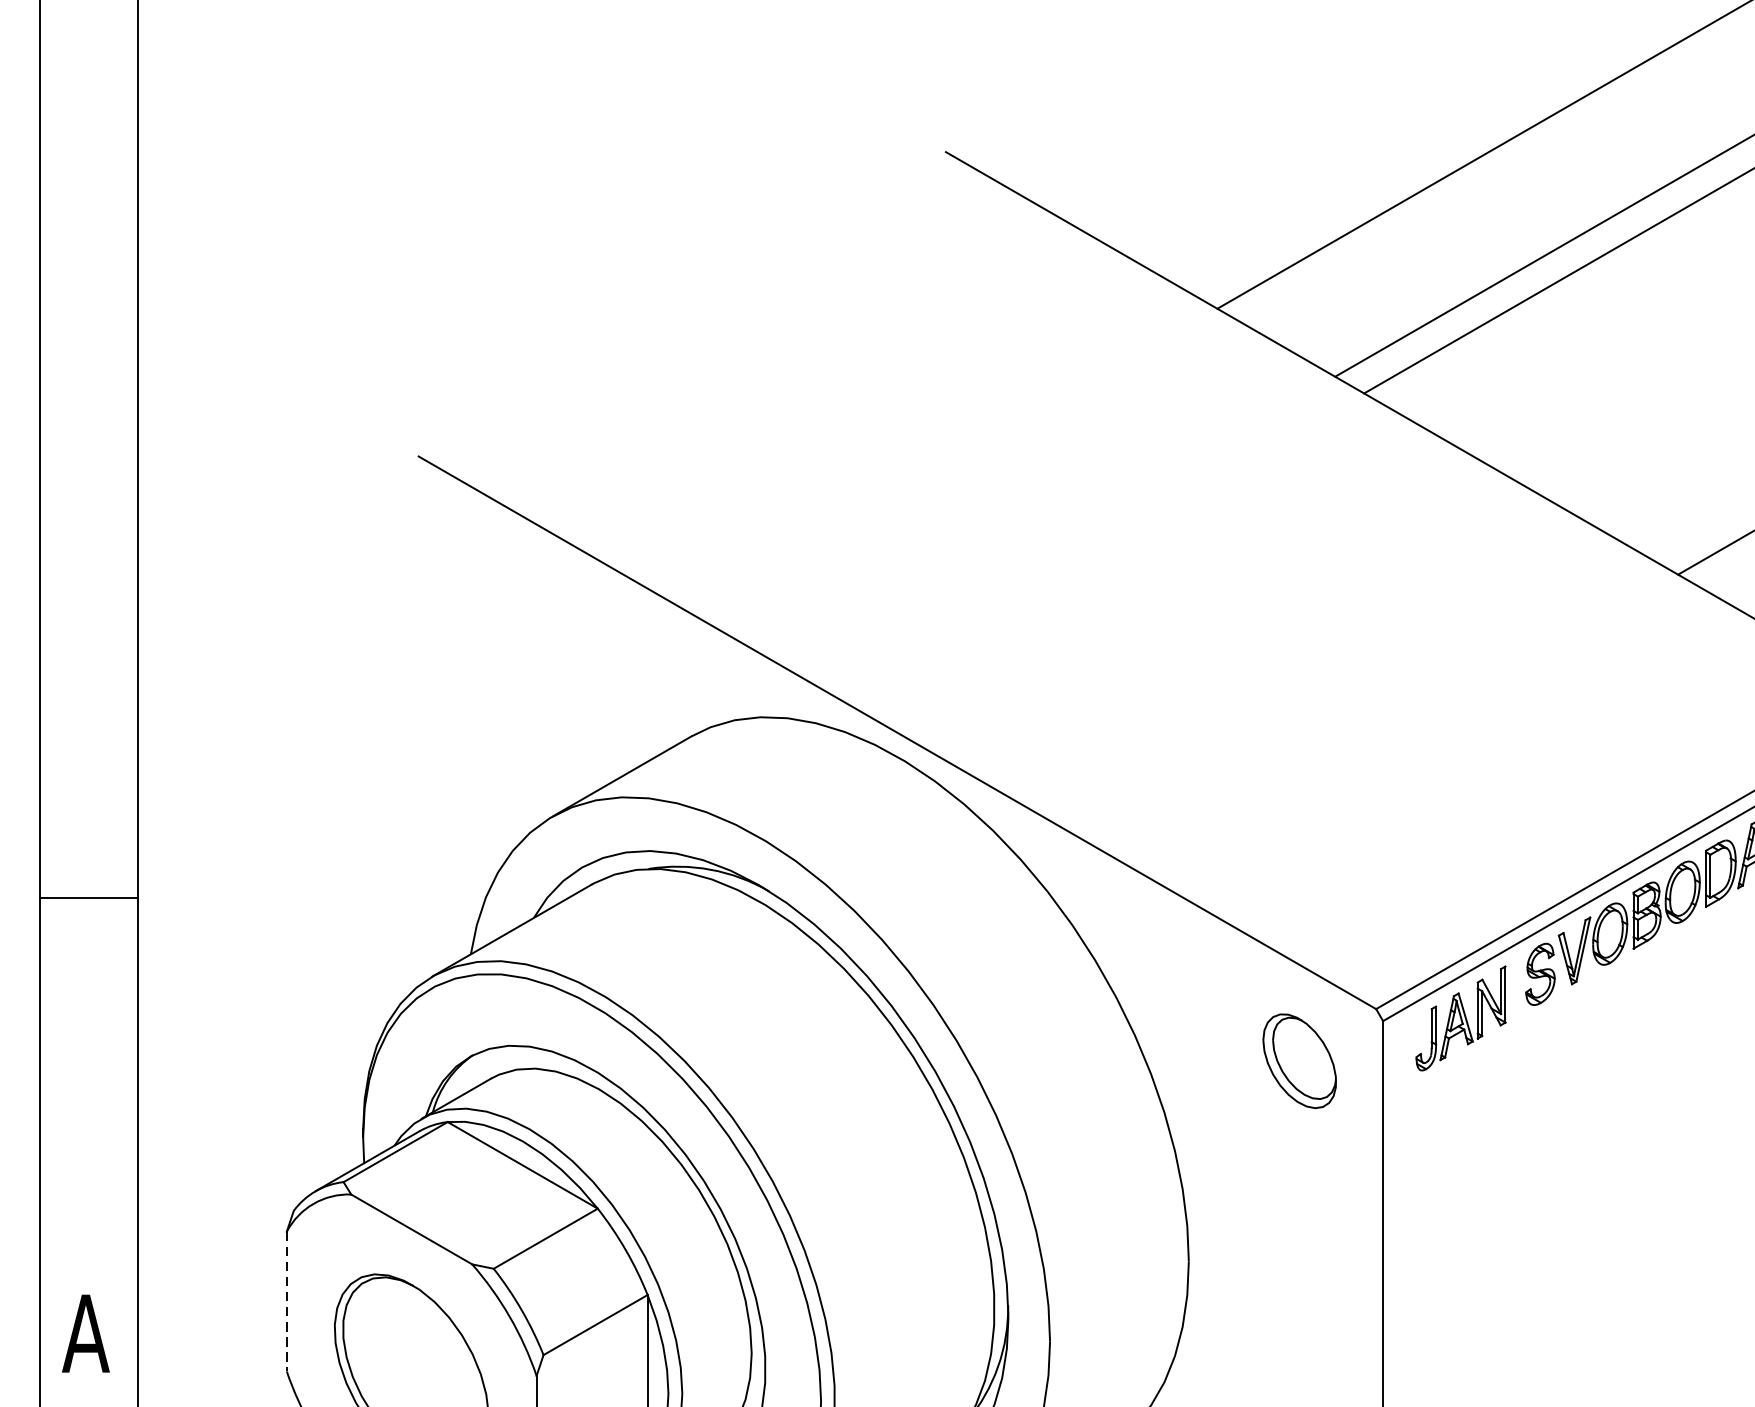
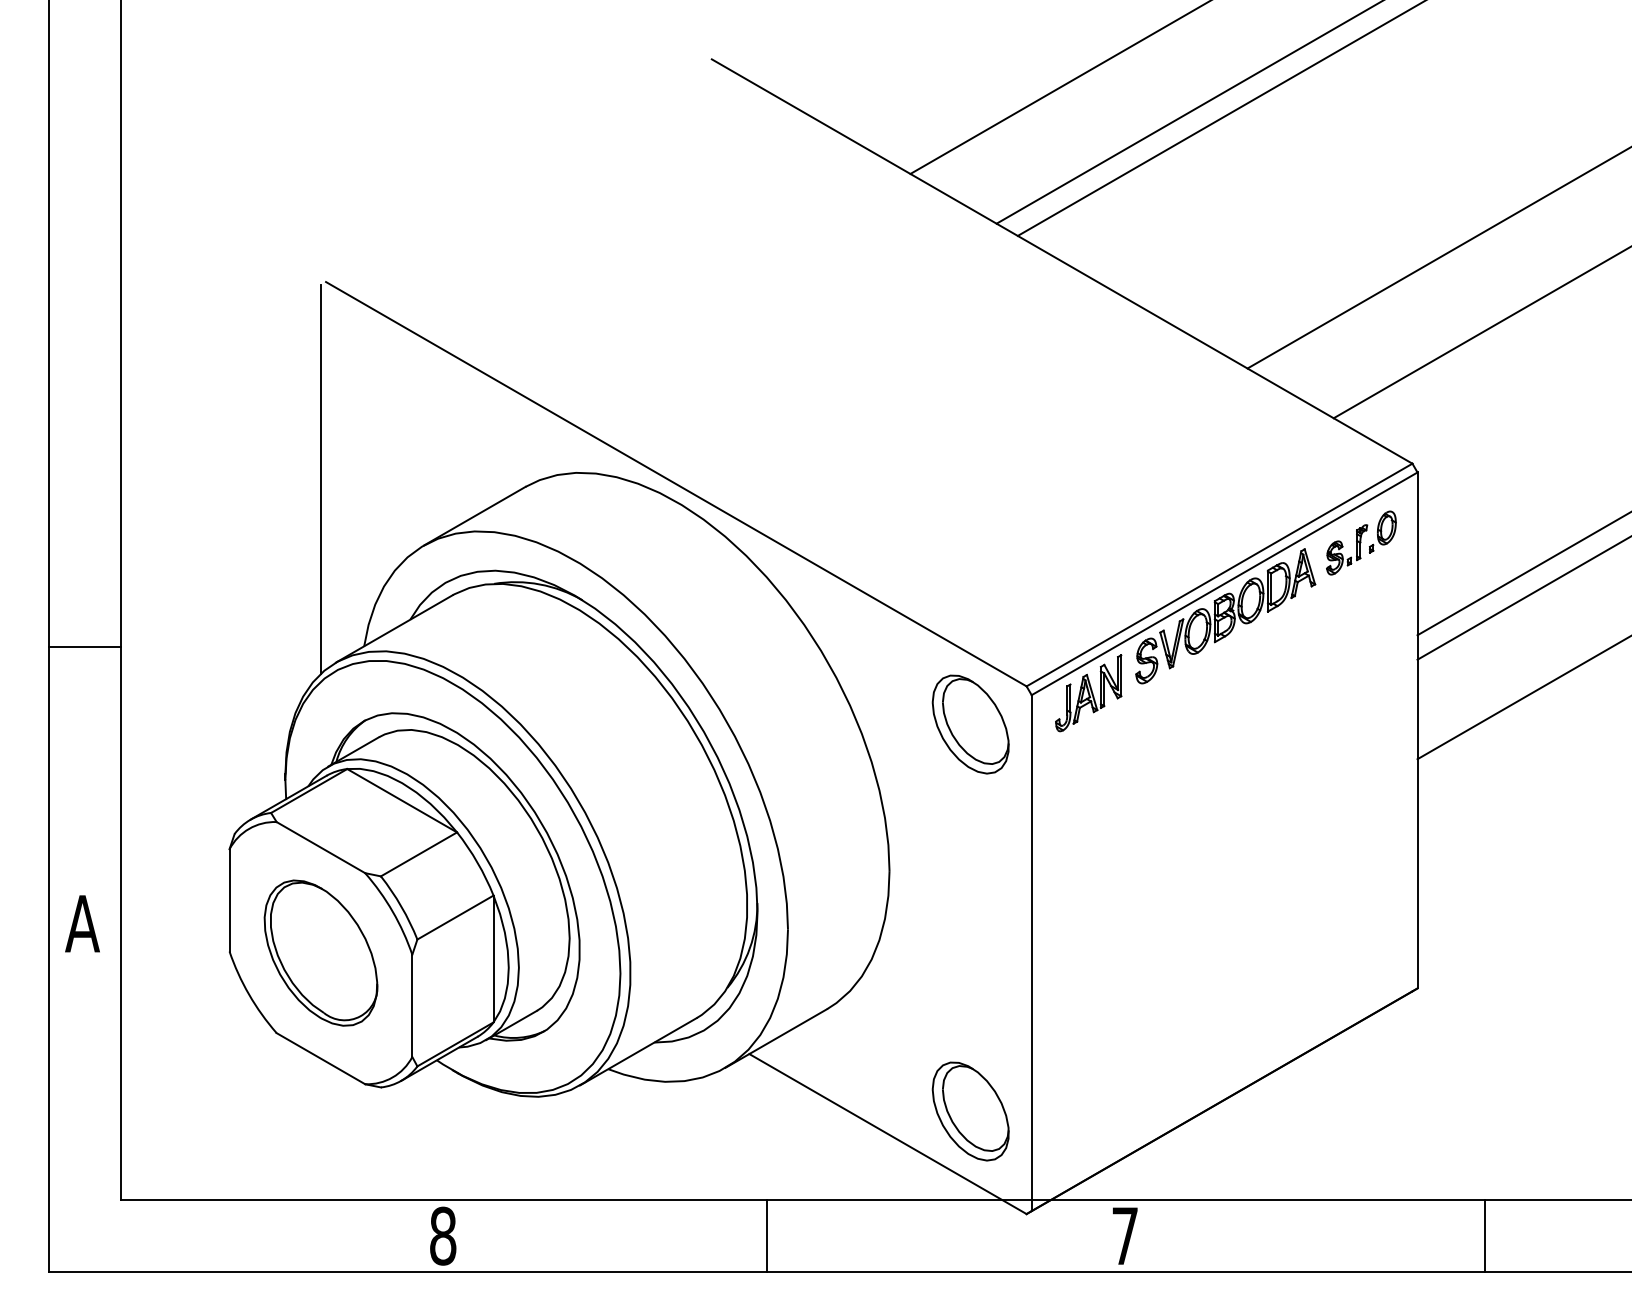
line: (411, 724) -> (320, 478), added
line: (88, 898) -> (84, 647), moved
part: (1299, 1061) -> (970, 724), size x1.43
line: (286, 1301) -> (229, 900), dashed -> solid

